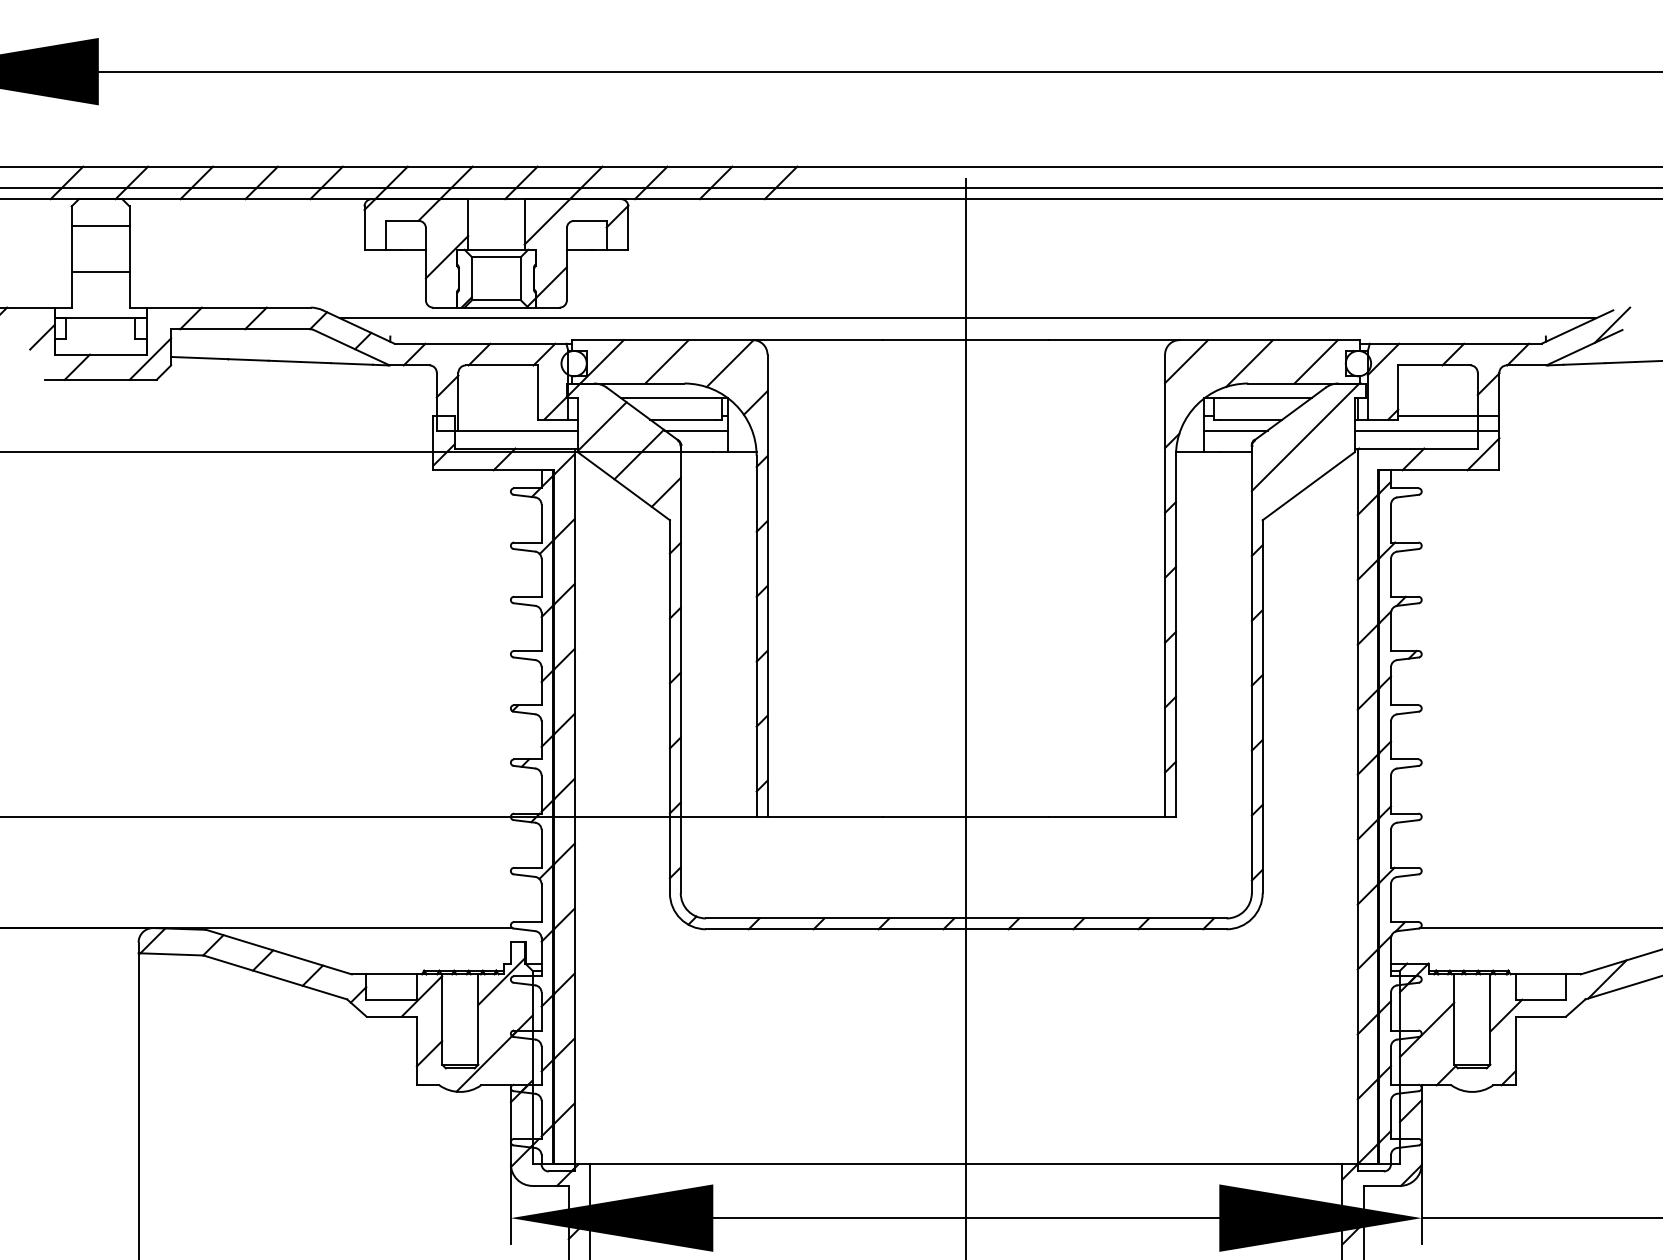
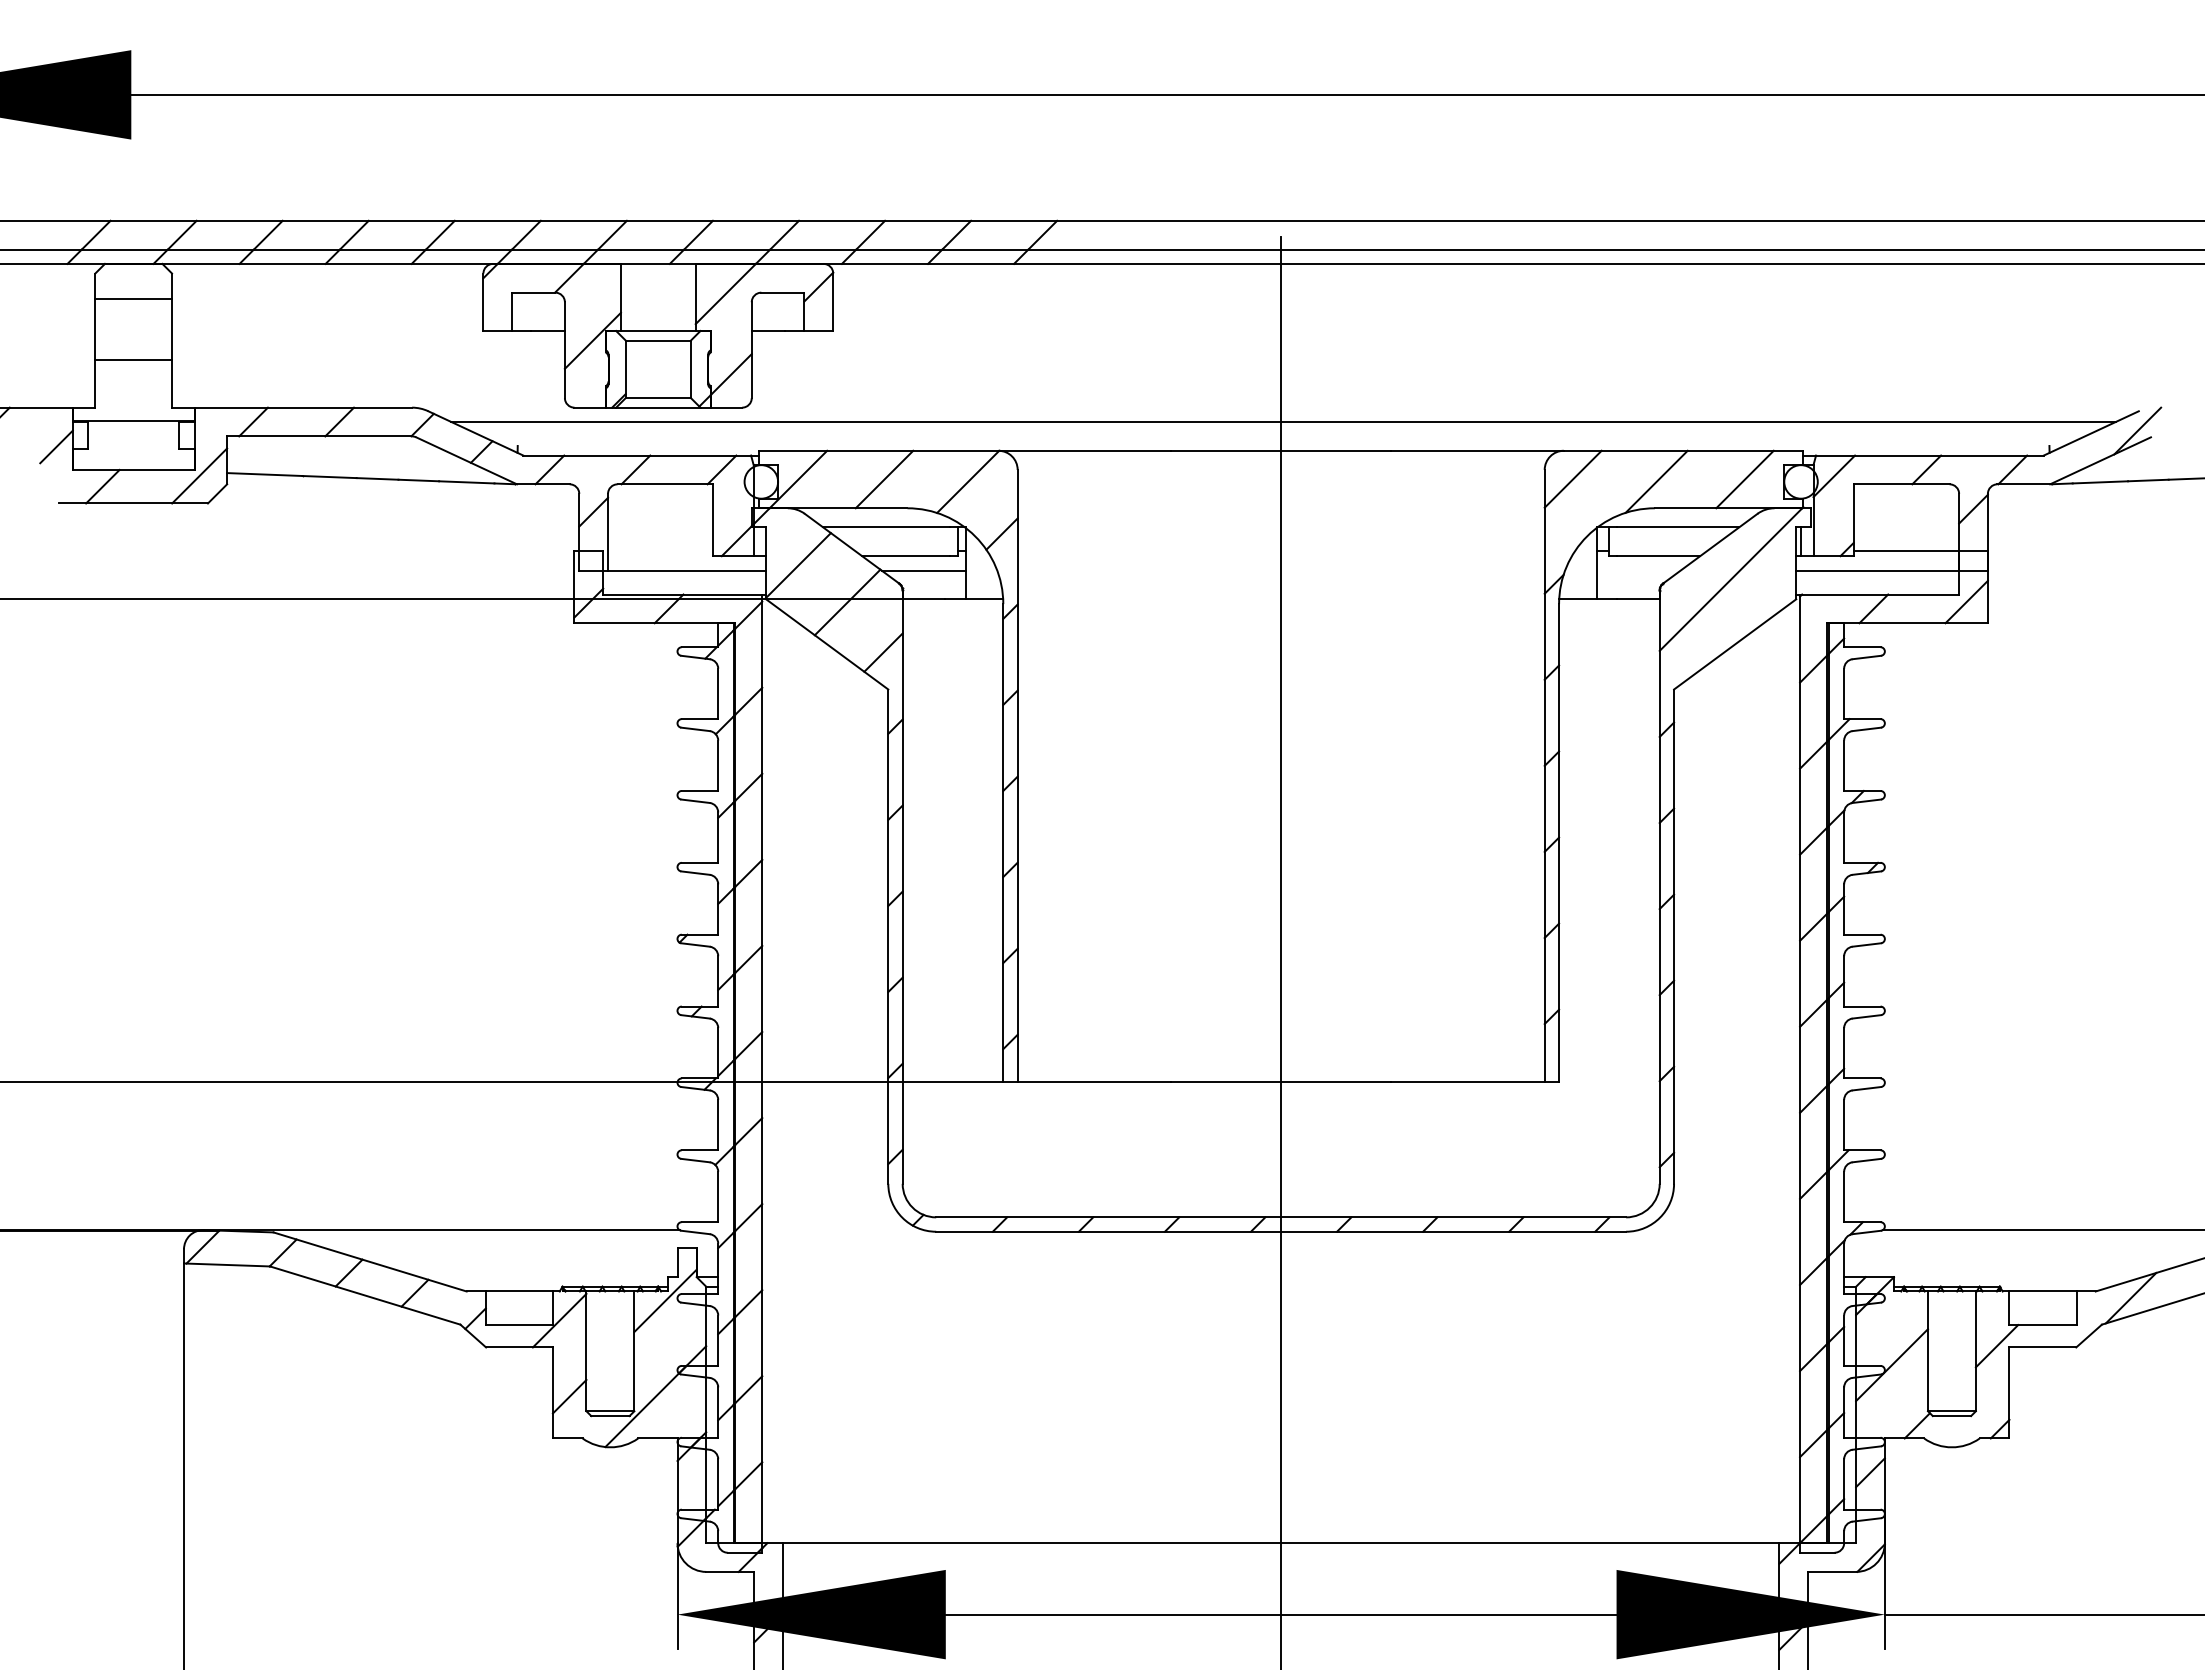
line: (1235, 430) -> (1638, 570), removed

